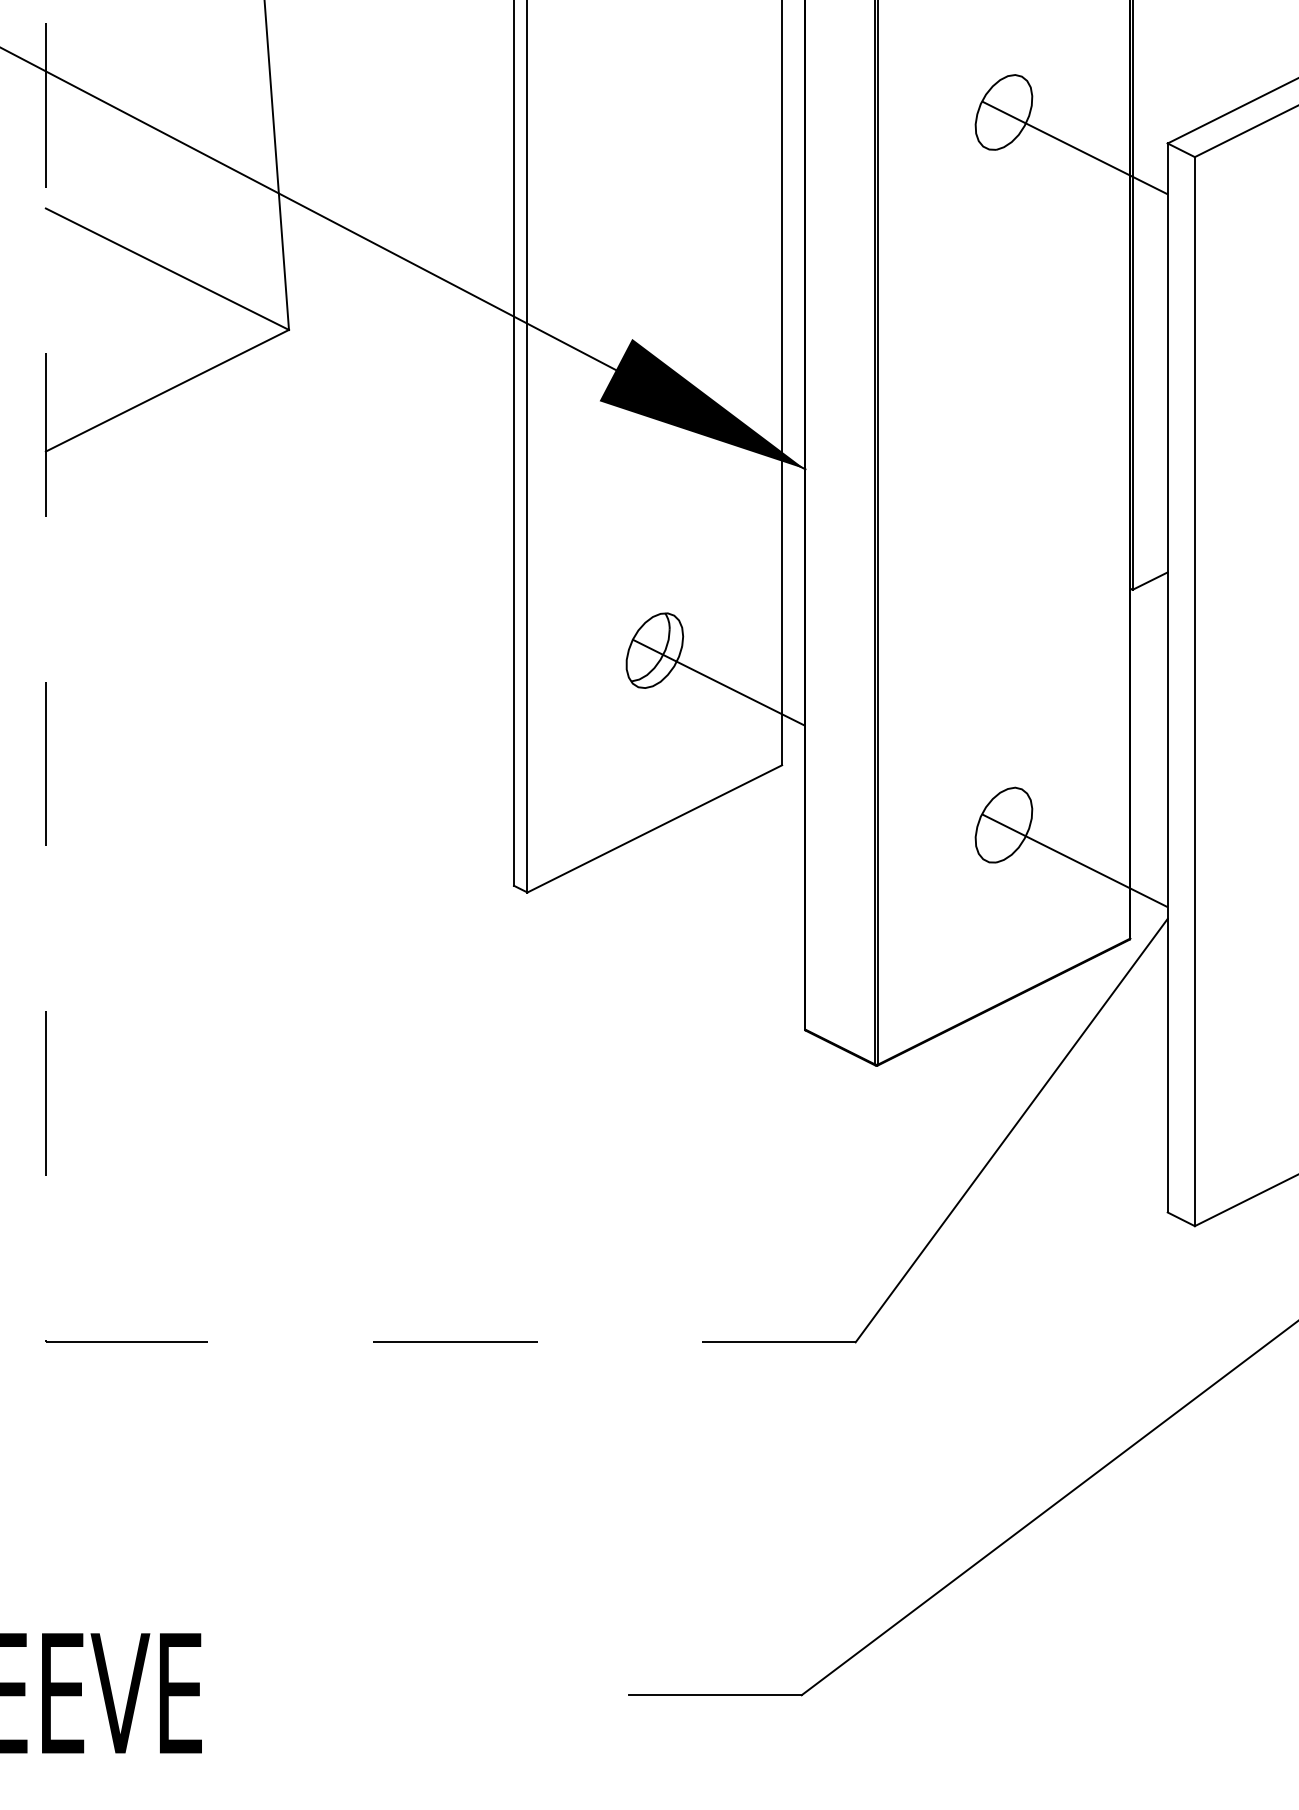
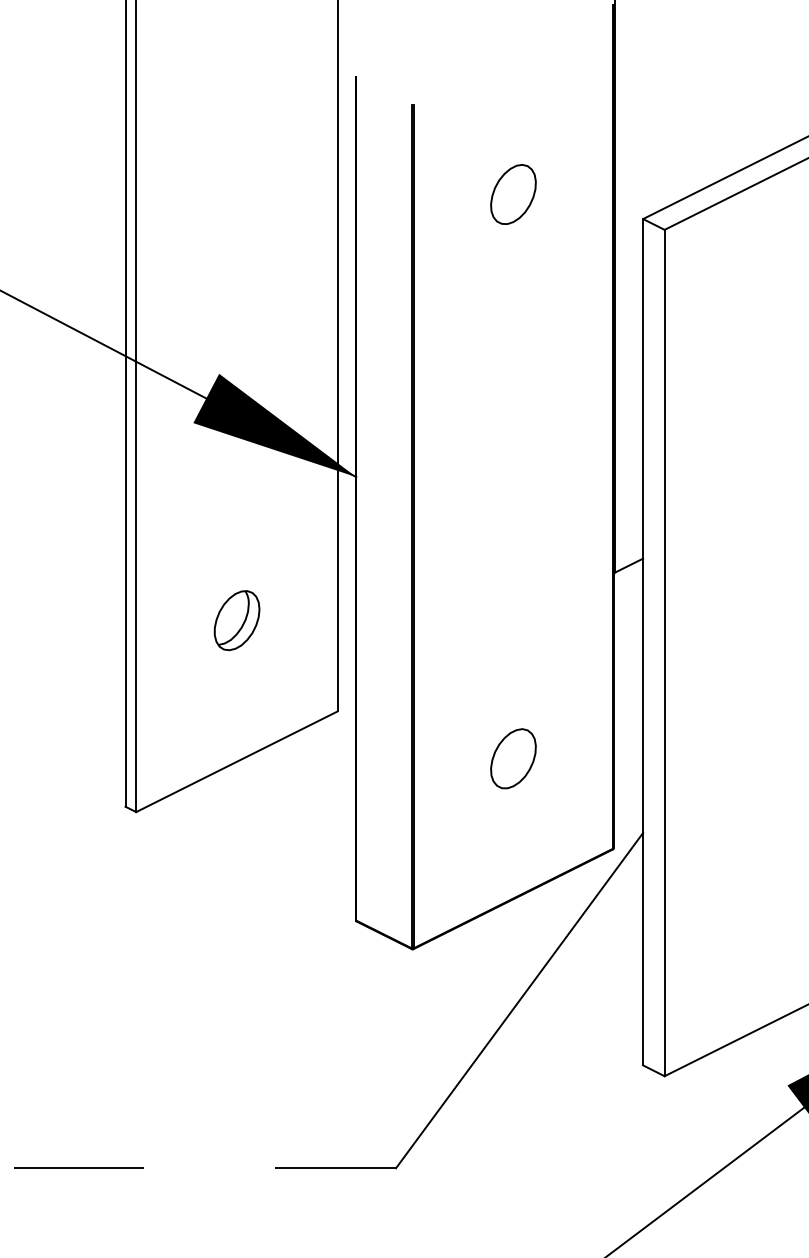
line: (1074, 147) -> (569, 222), removed
line: (718, 682) -> (287, 645), removed
line: (1074, 860) -> (569, 786), removed

